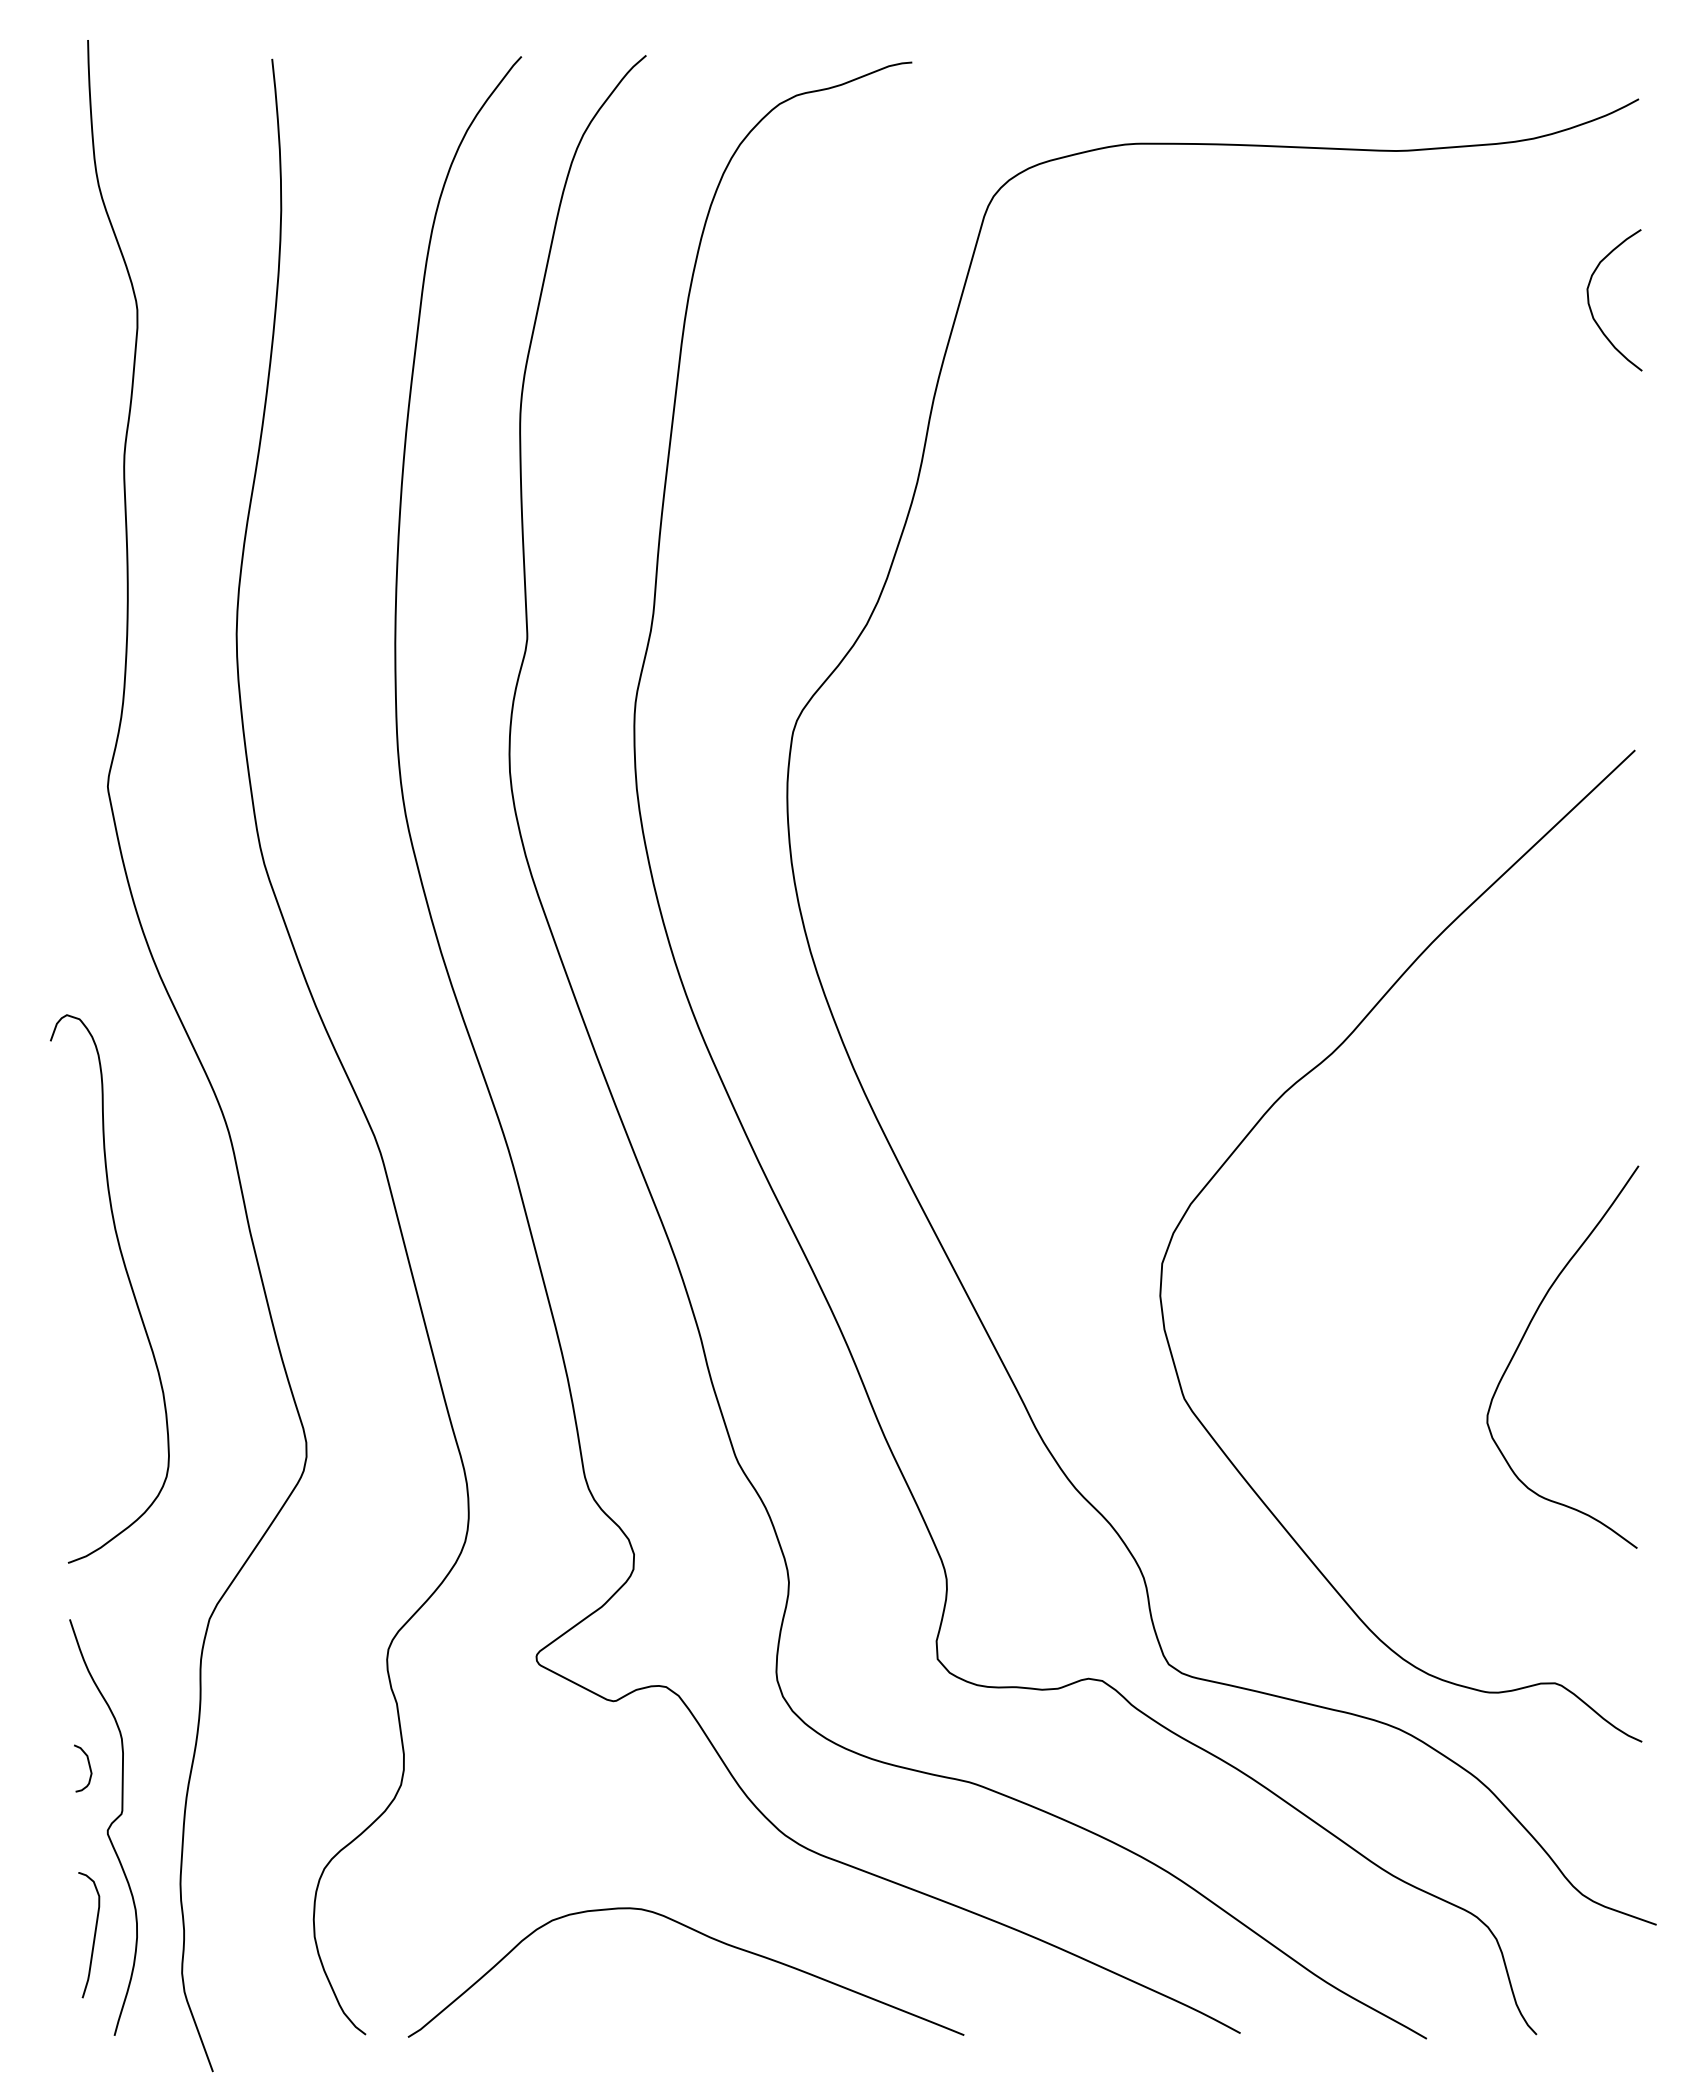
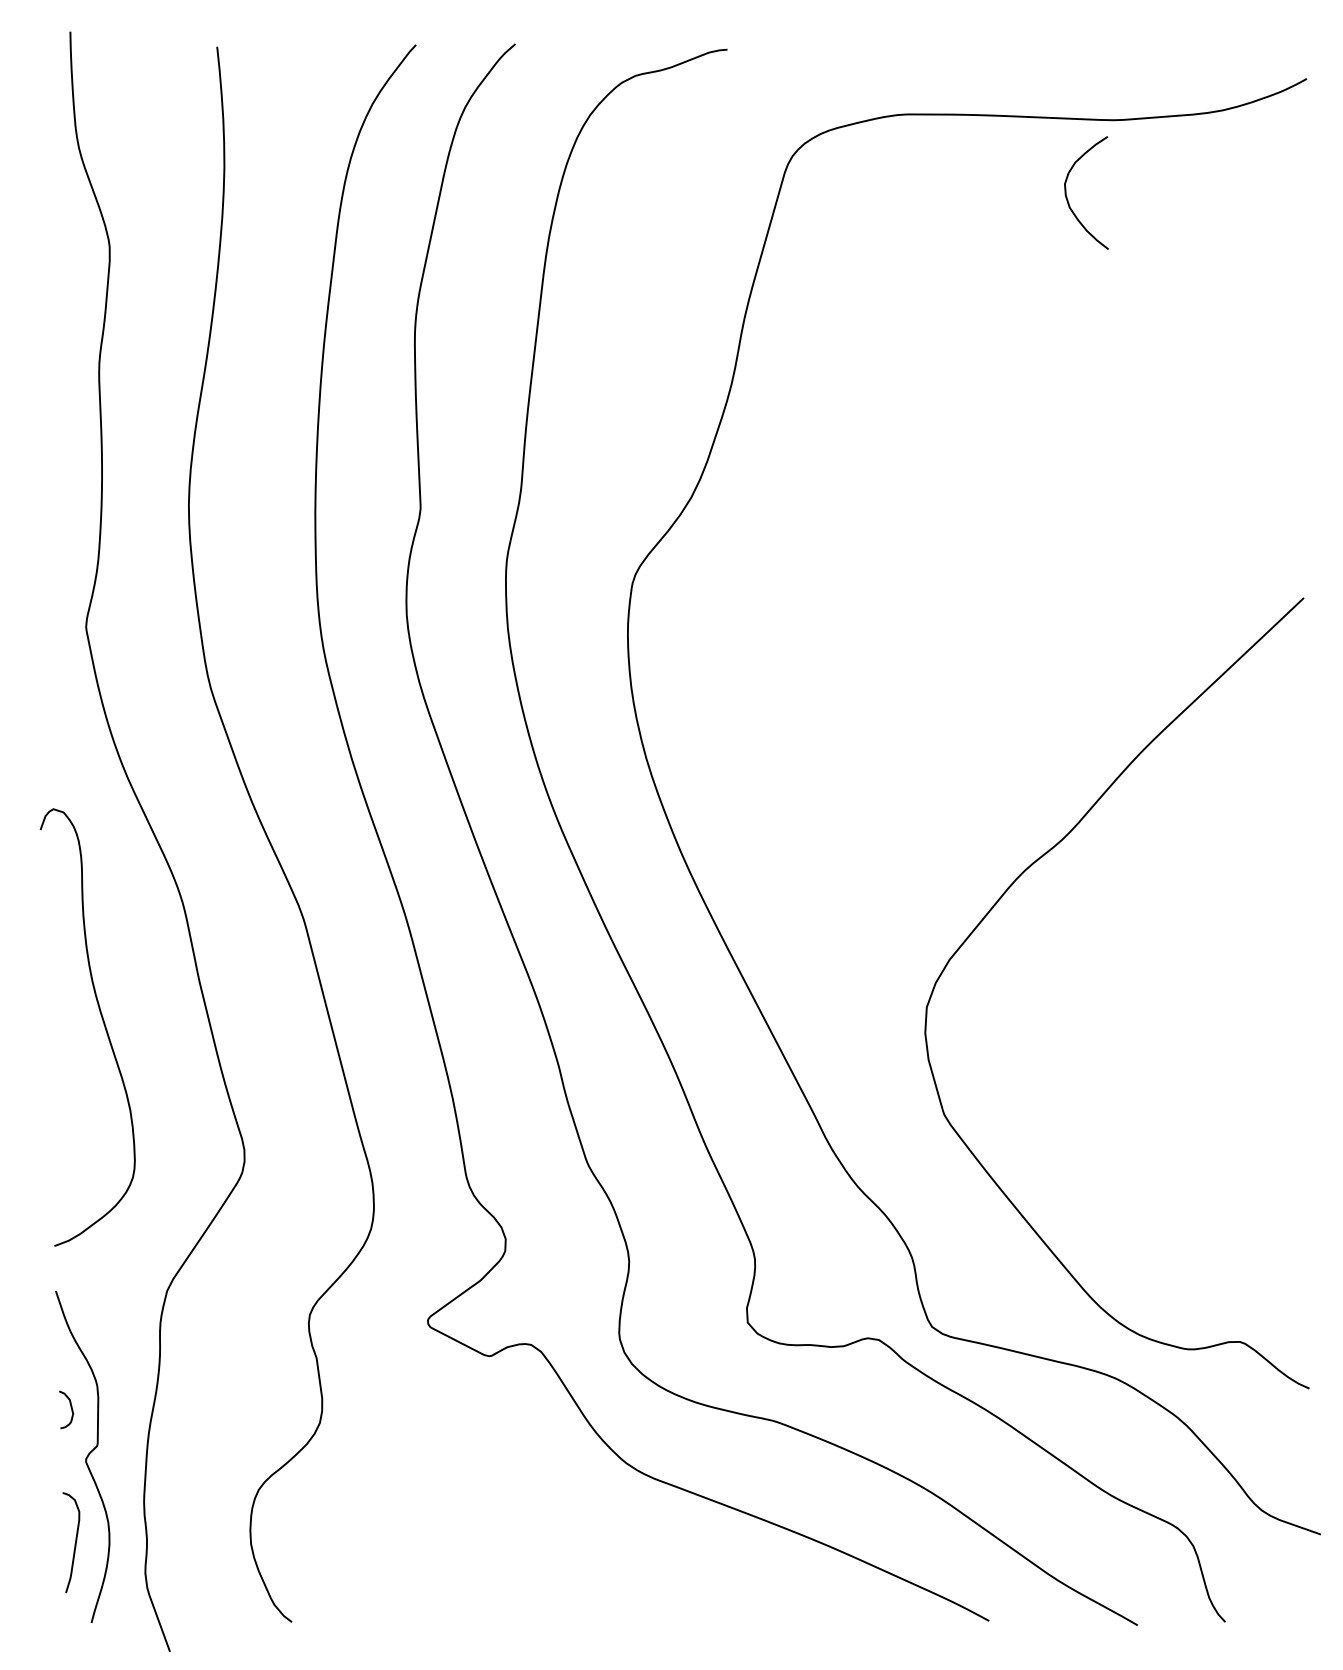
curve: (1591, 308) -> (1068, 199), moved
curve: (1524, 1336) -> (1215, 1065), removed
curve: (703, 1935) -> (561, 1543), removed

